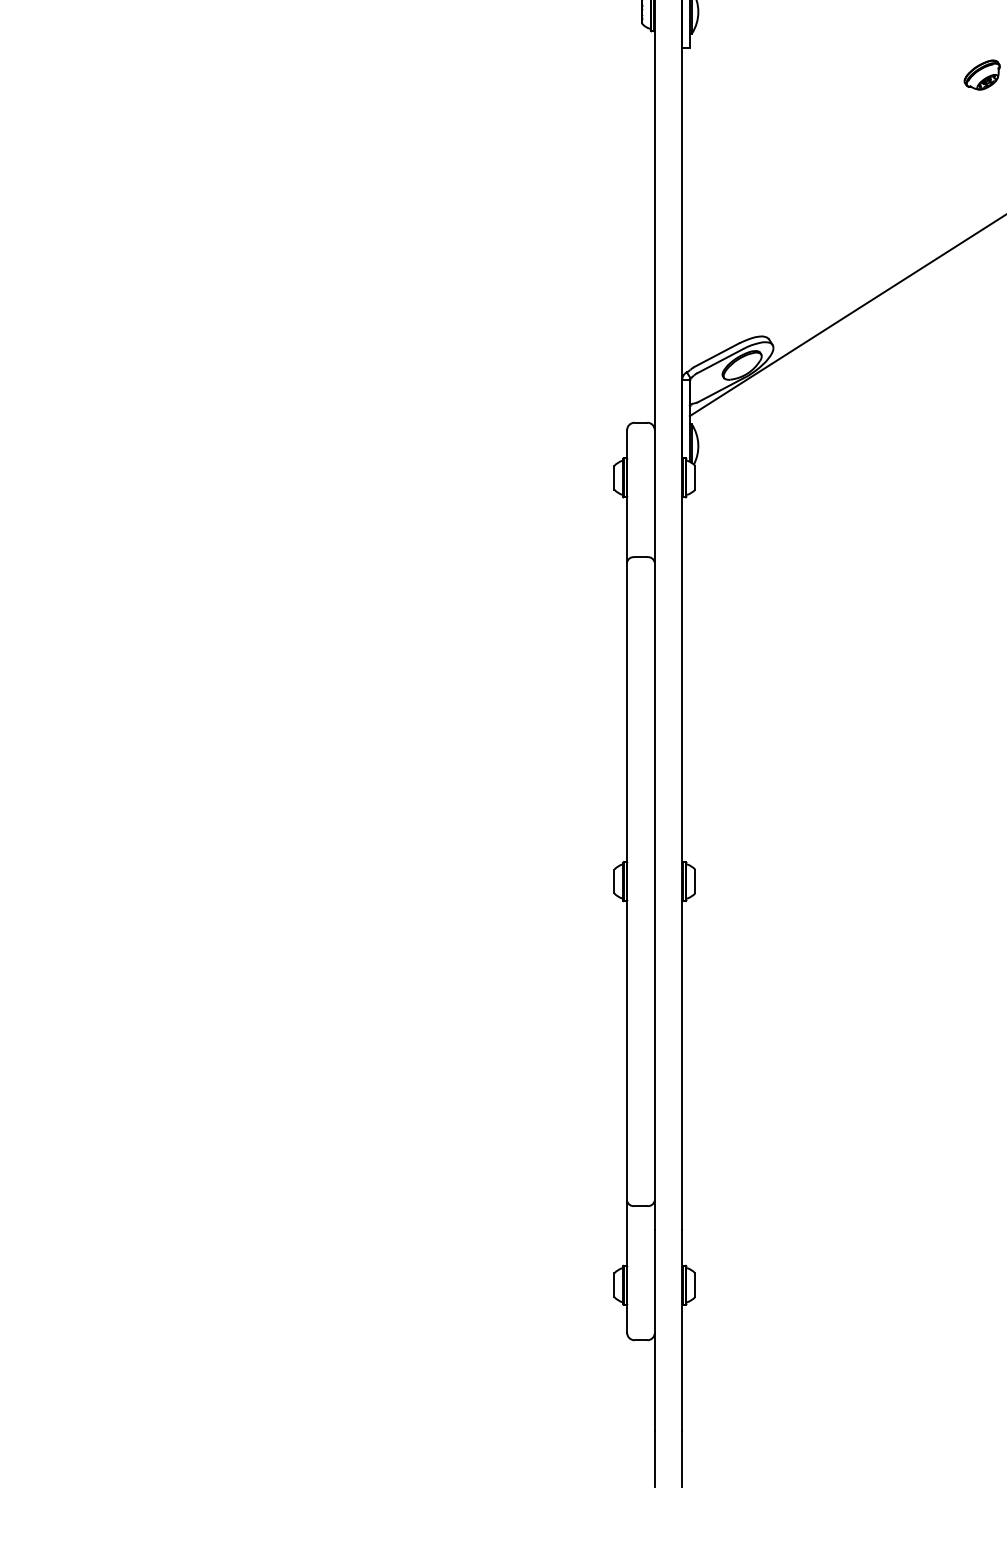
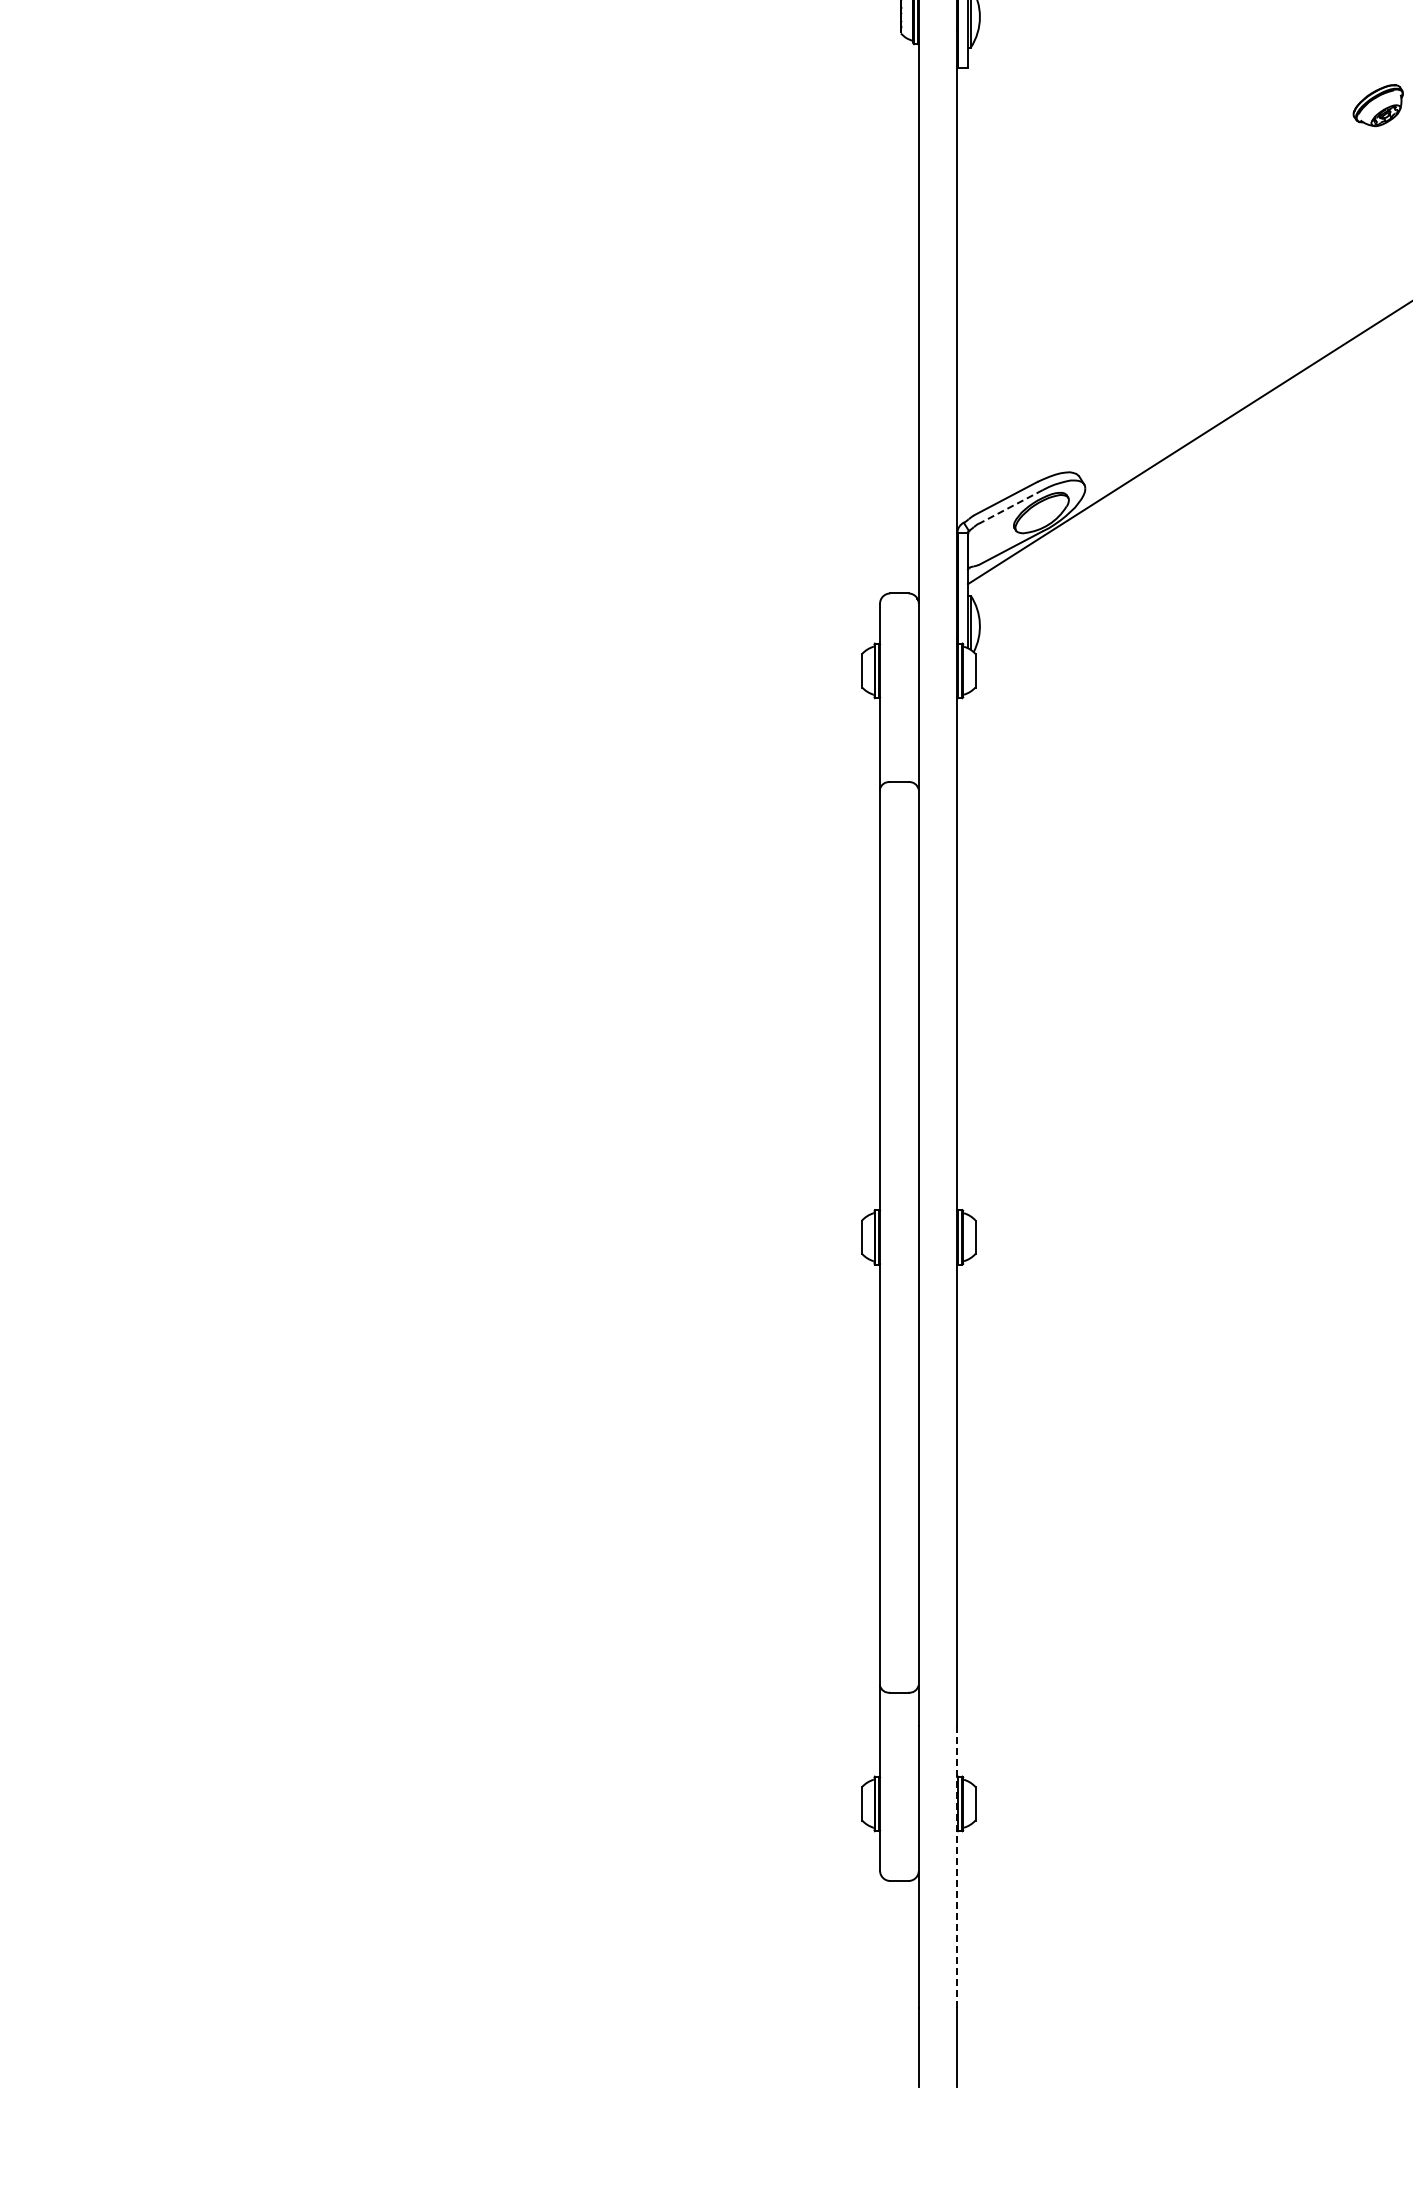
line: (720, 361) -> (1010, 507), solid -> dashed
line: (682, 1330) -> (957, 1867), solid -> dashed

